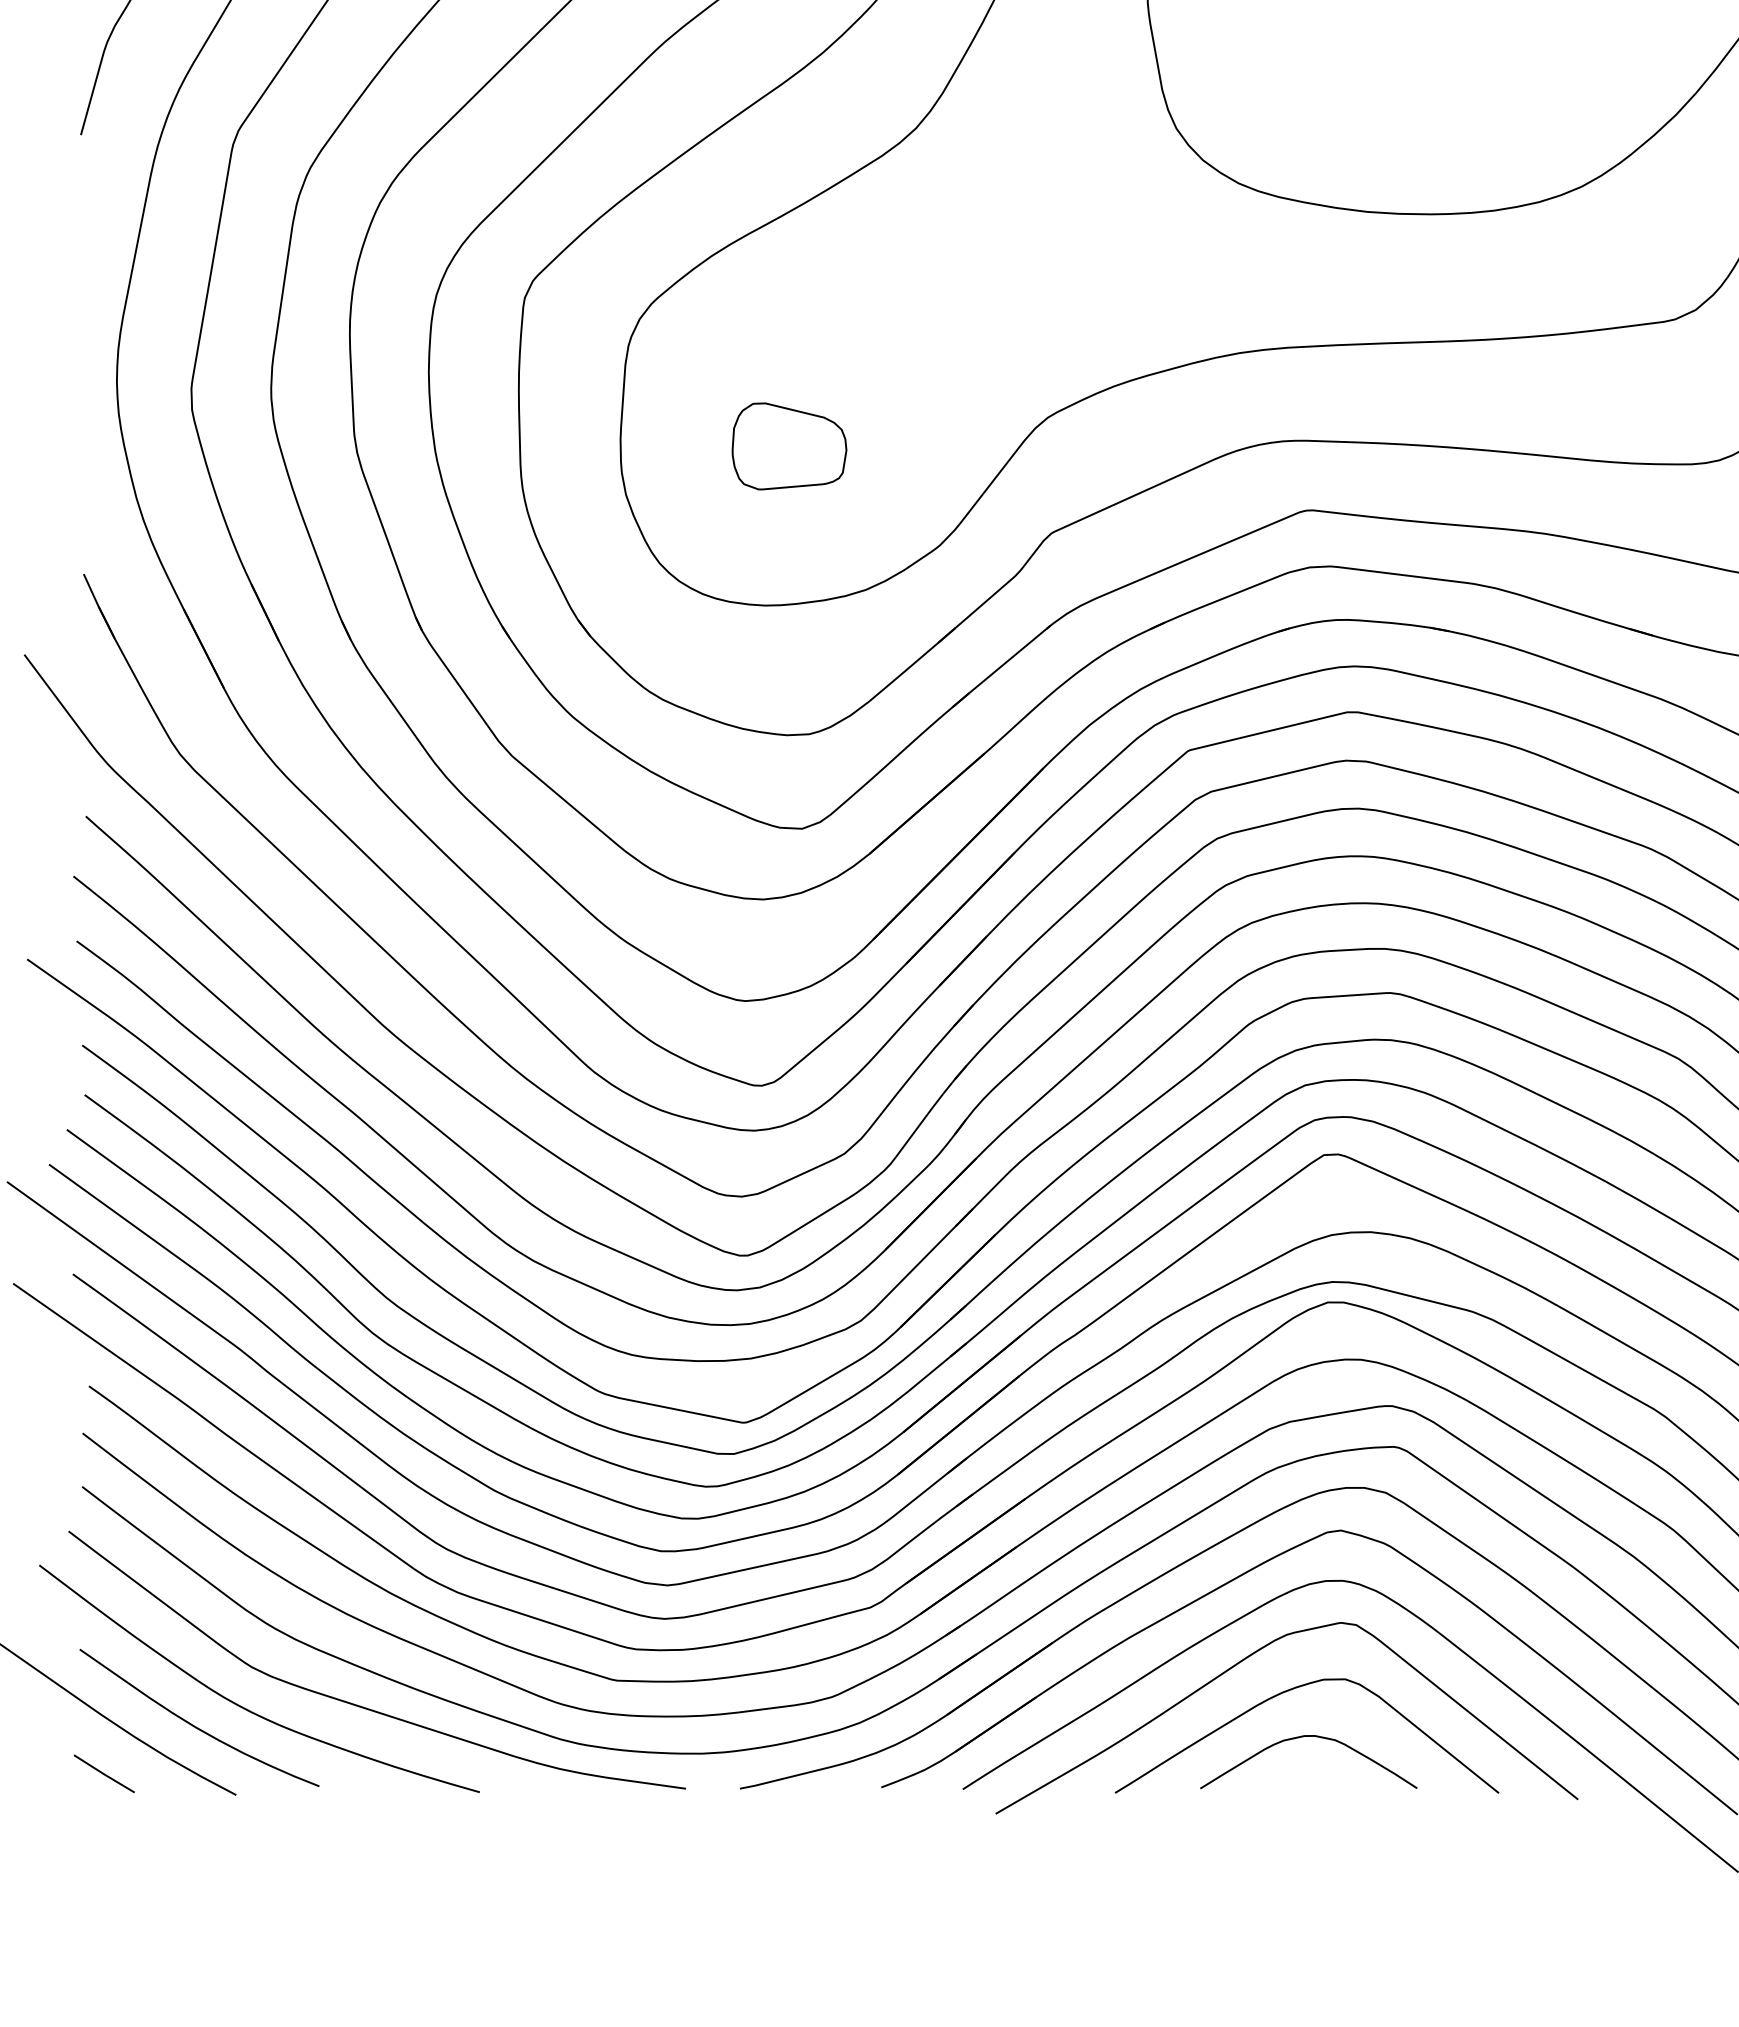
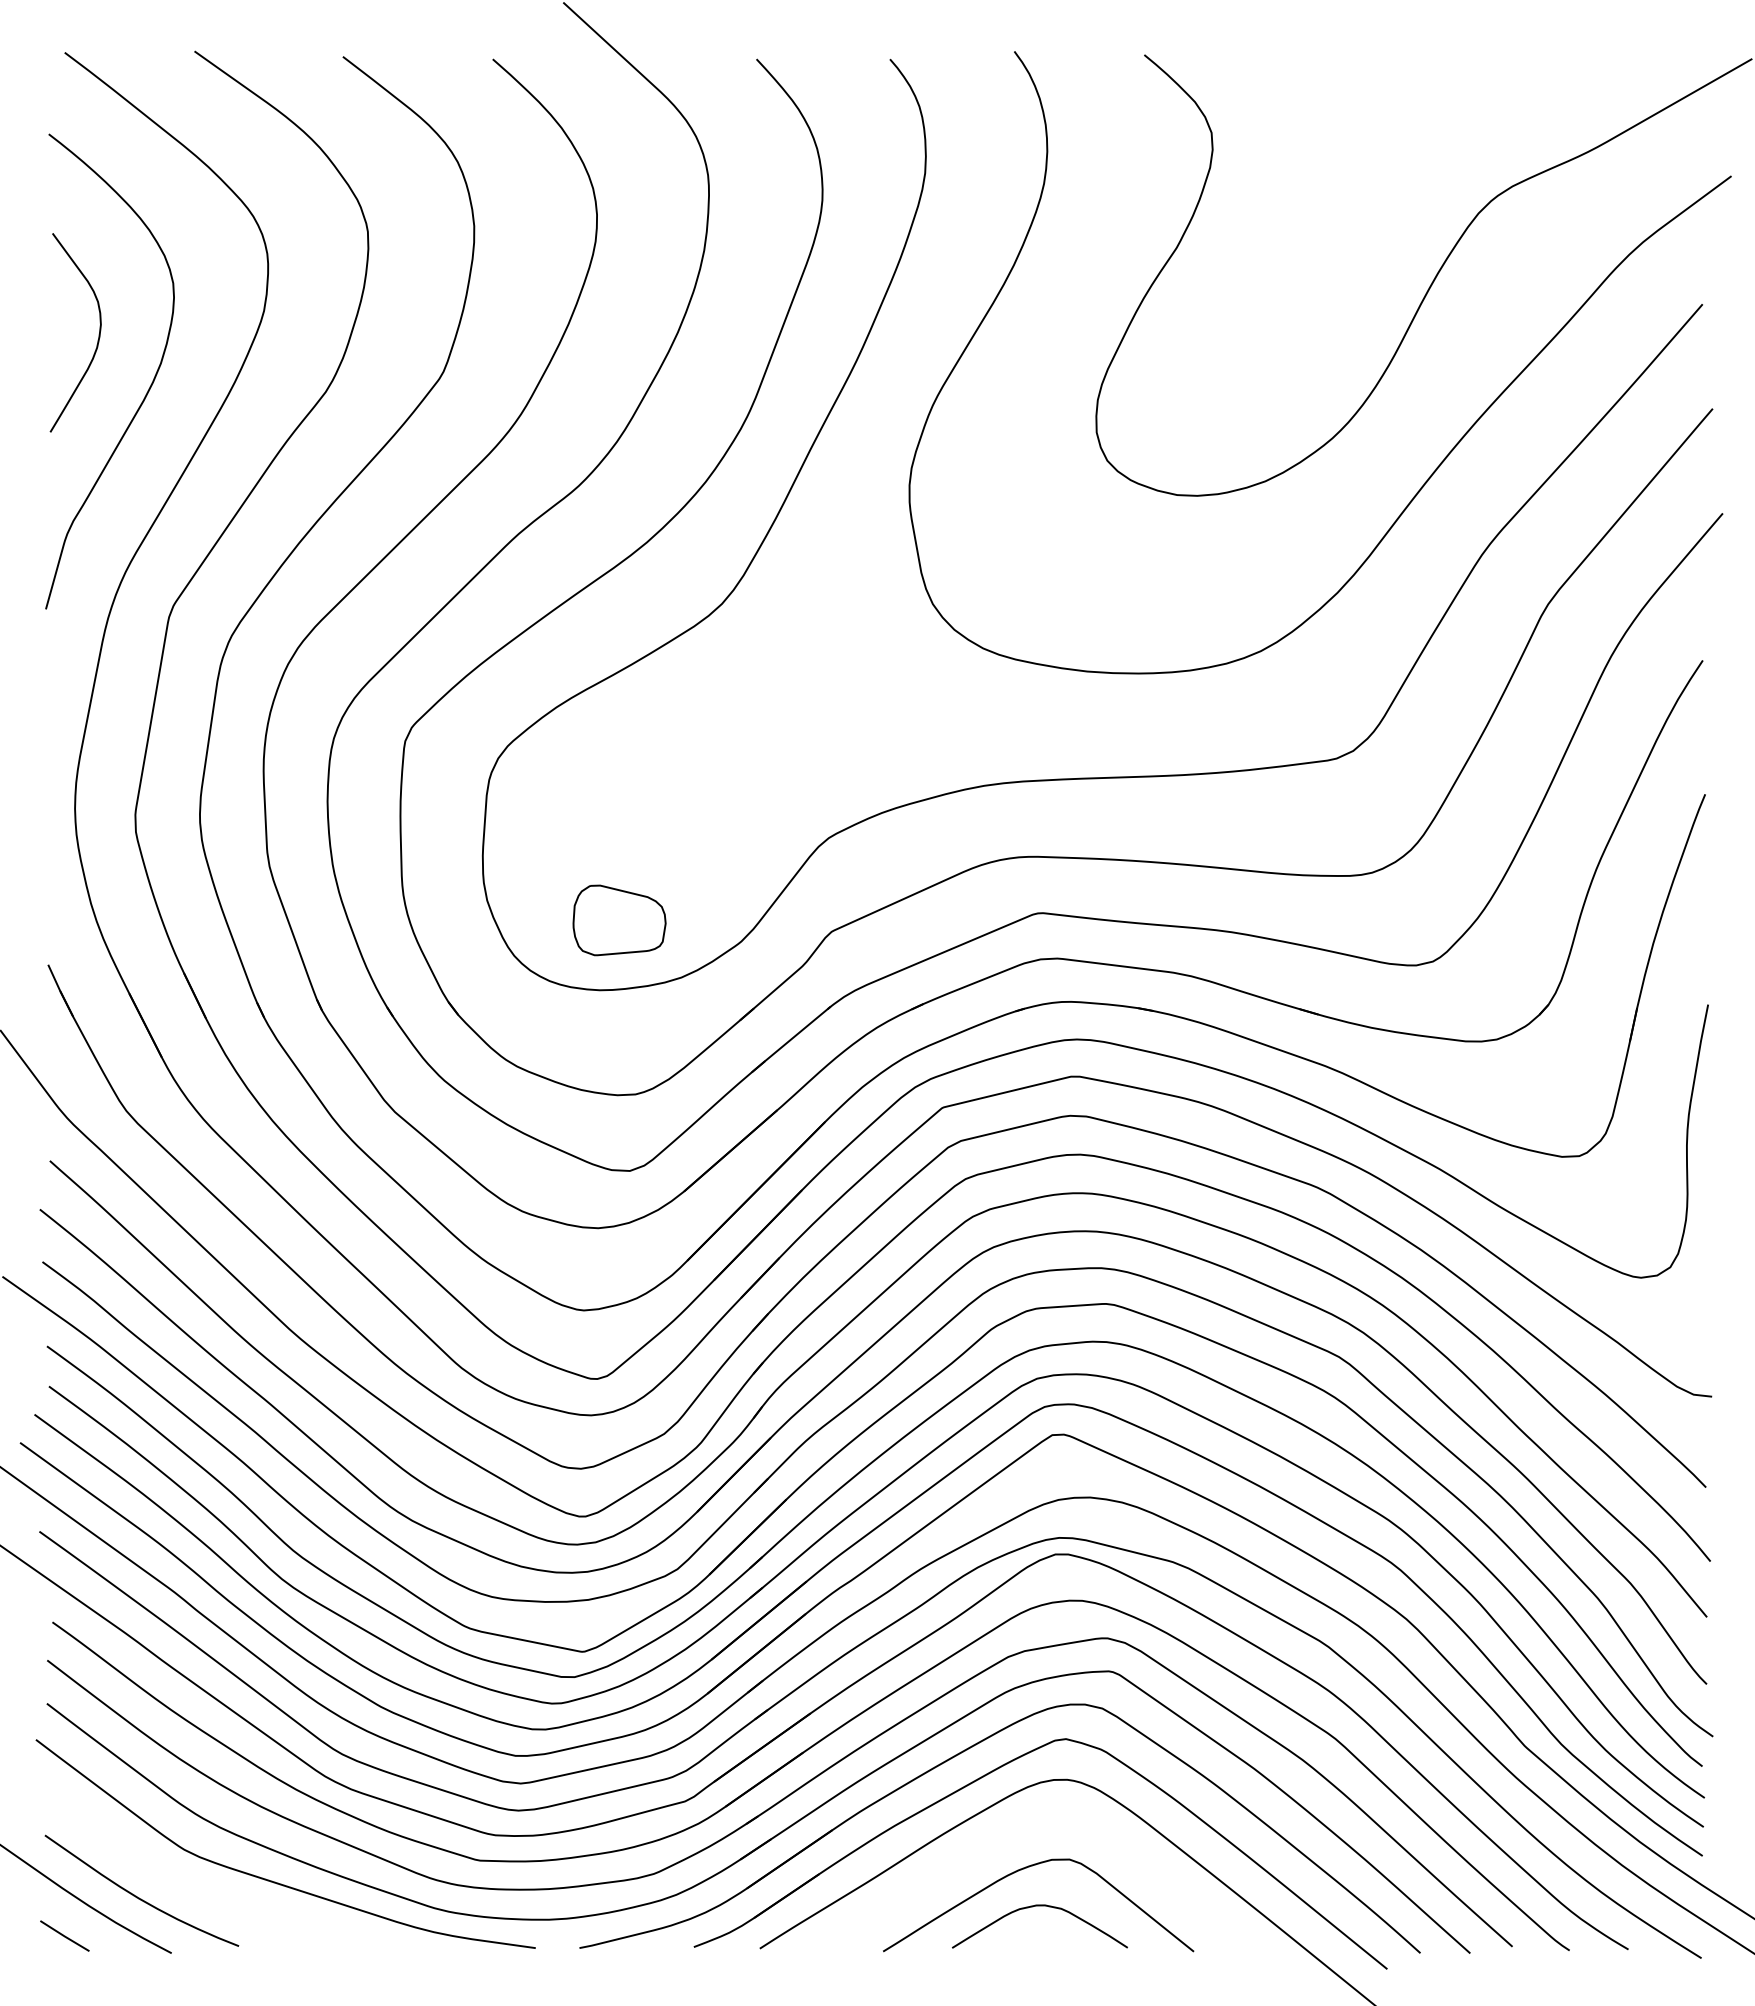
part: (789, 446) -> (619, 920), moved
curve: (1252, 1655) -> (994, 1840), removed
curve: (245, 1707) -> (179, 1882), removed

